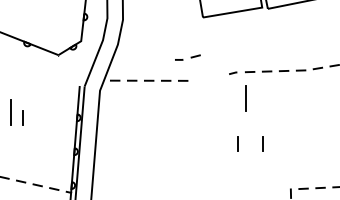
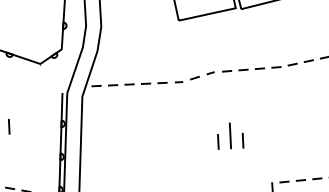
part: (187, 57) -> (187, 79), moved
line: (245, 98) -> (229, 135), moved

